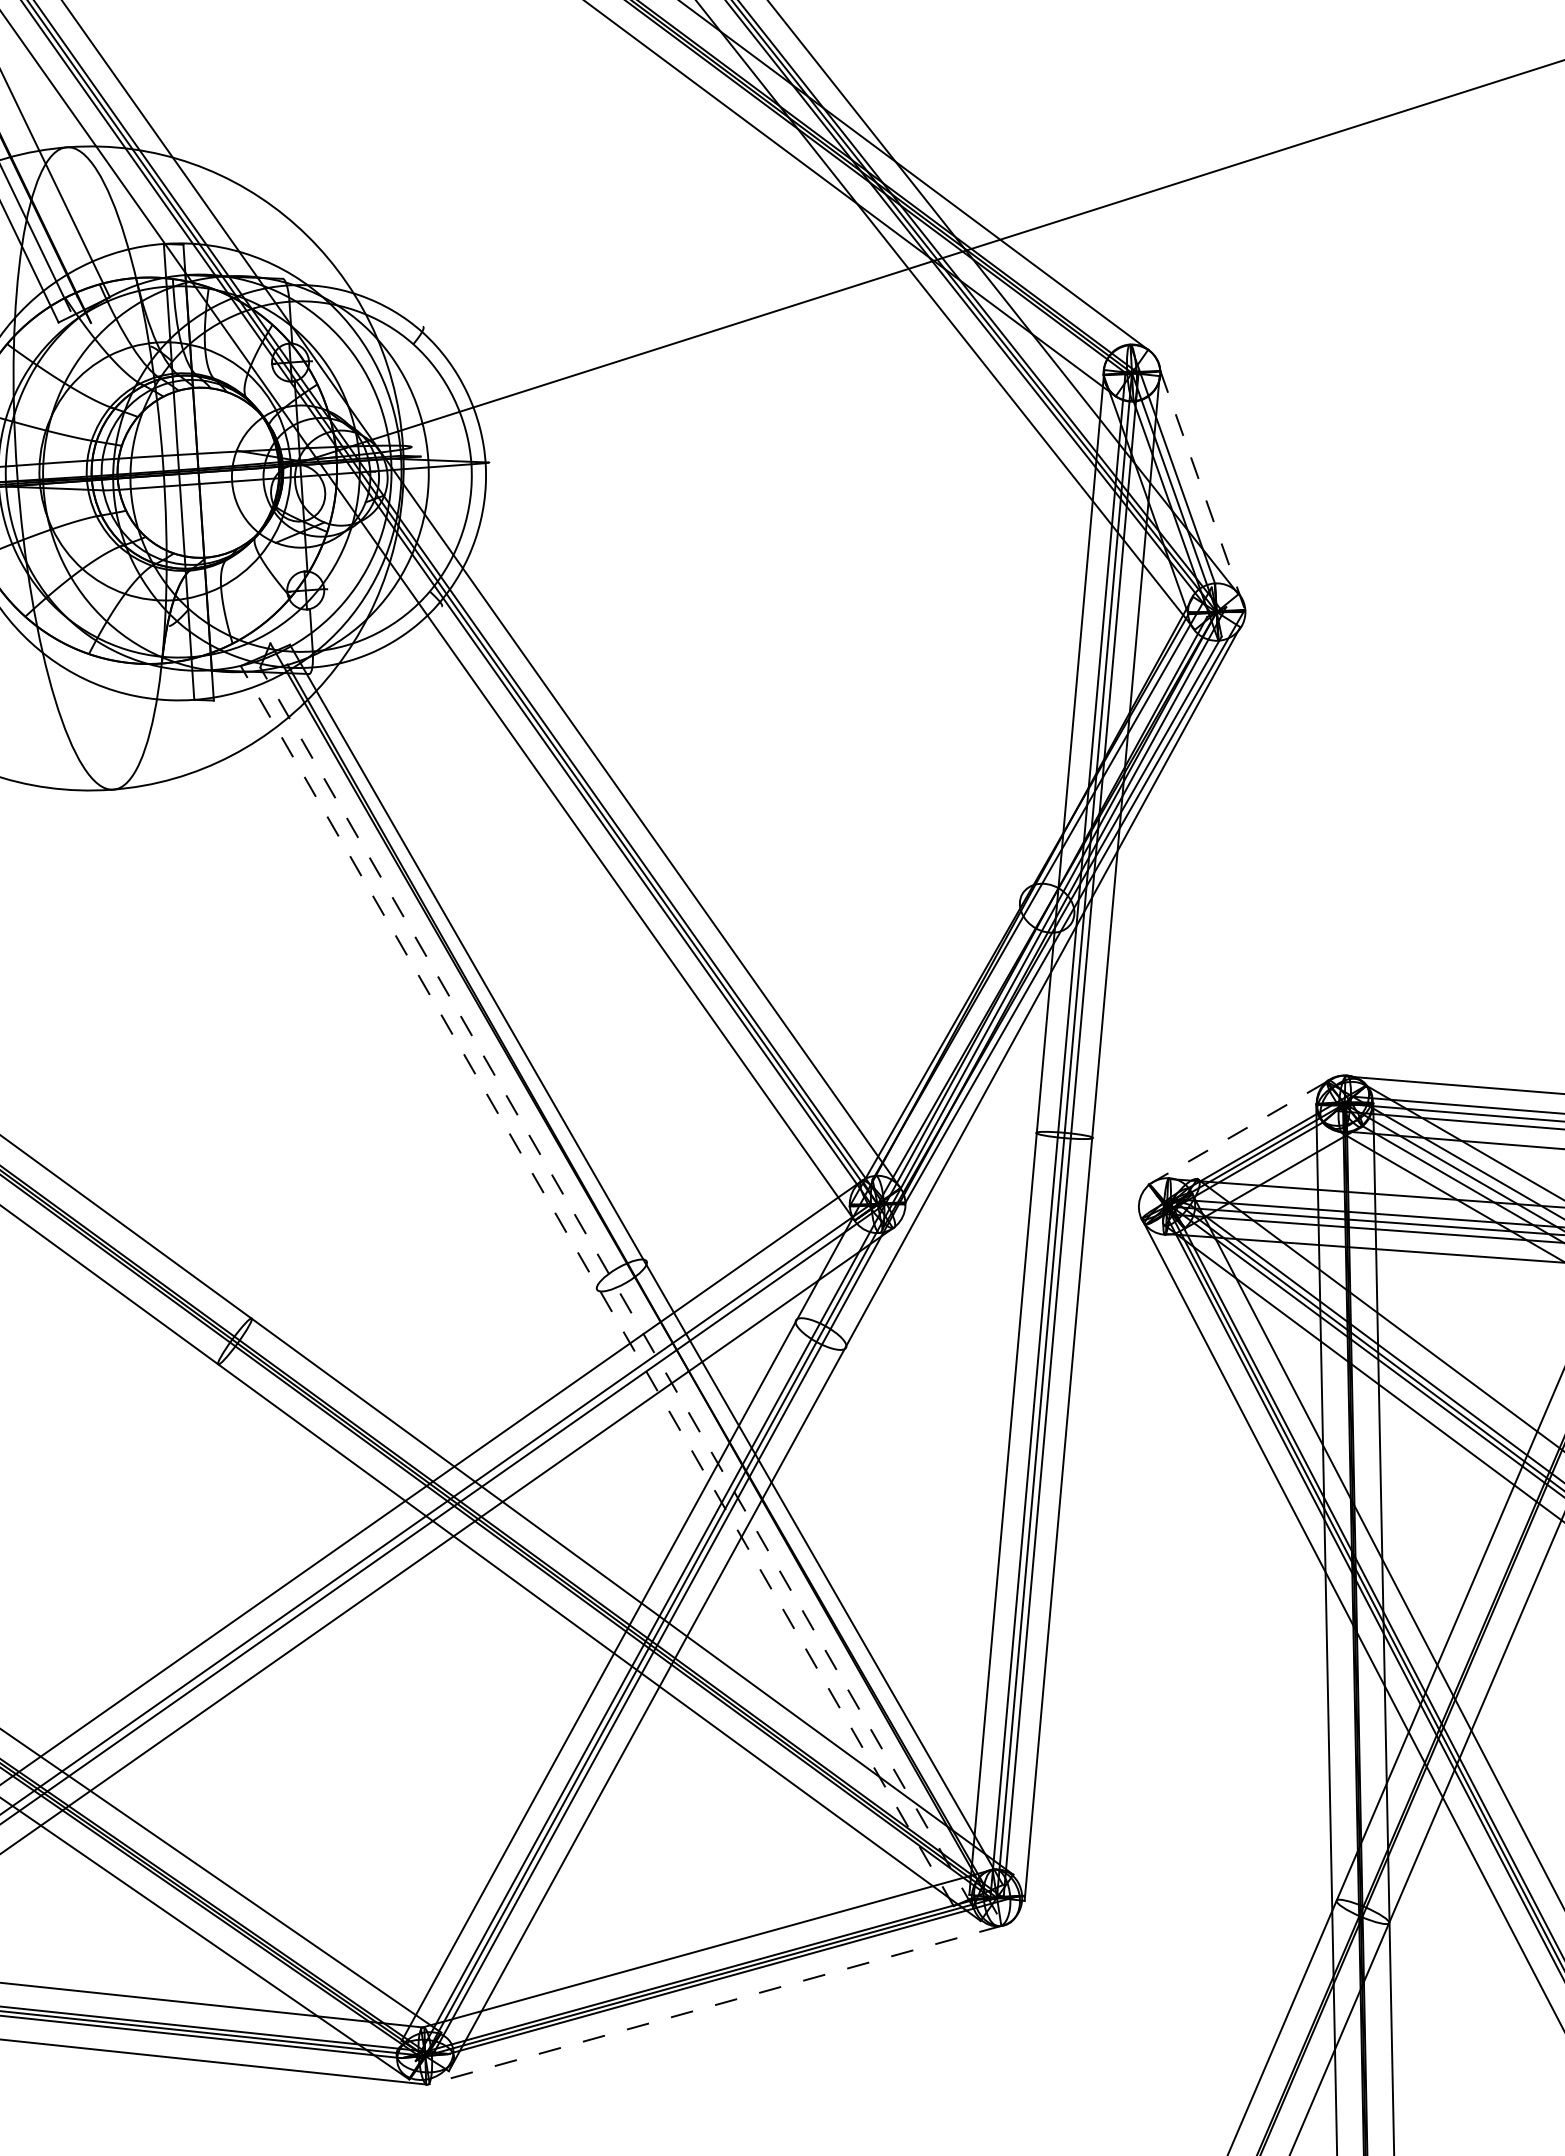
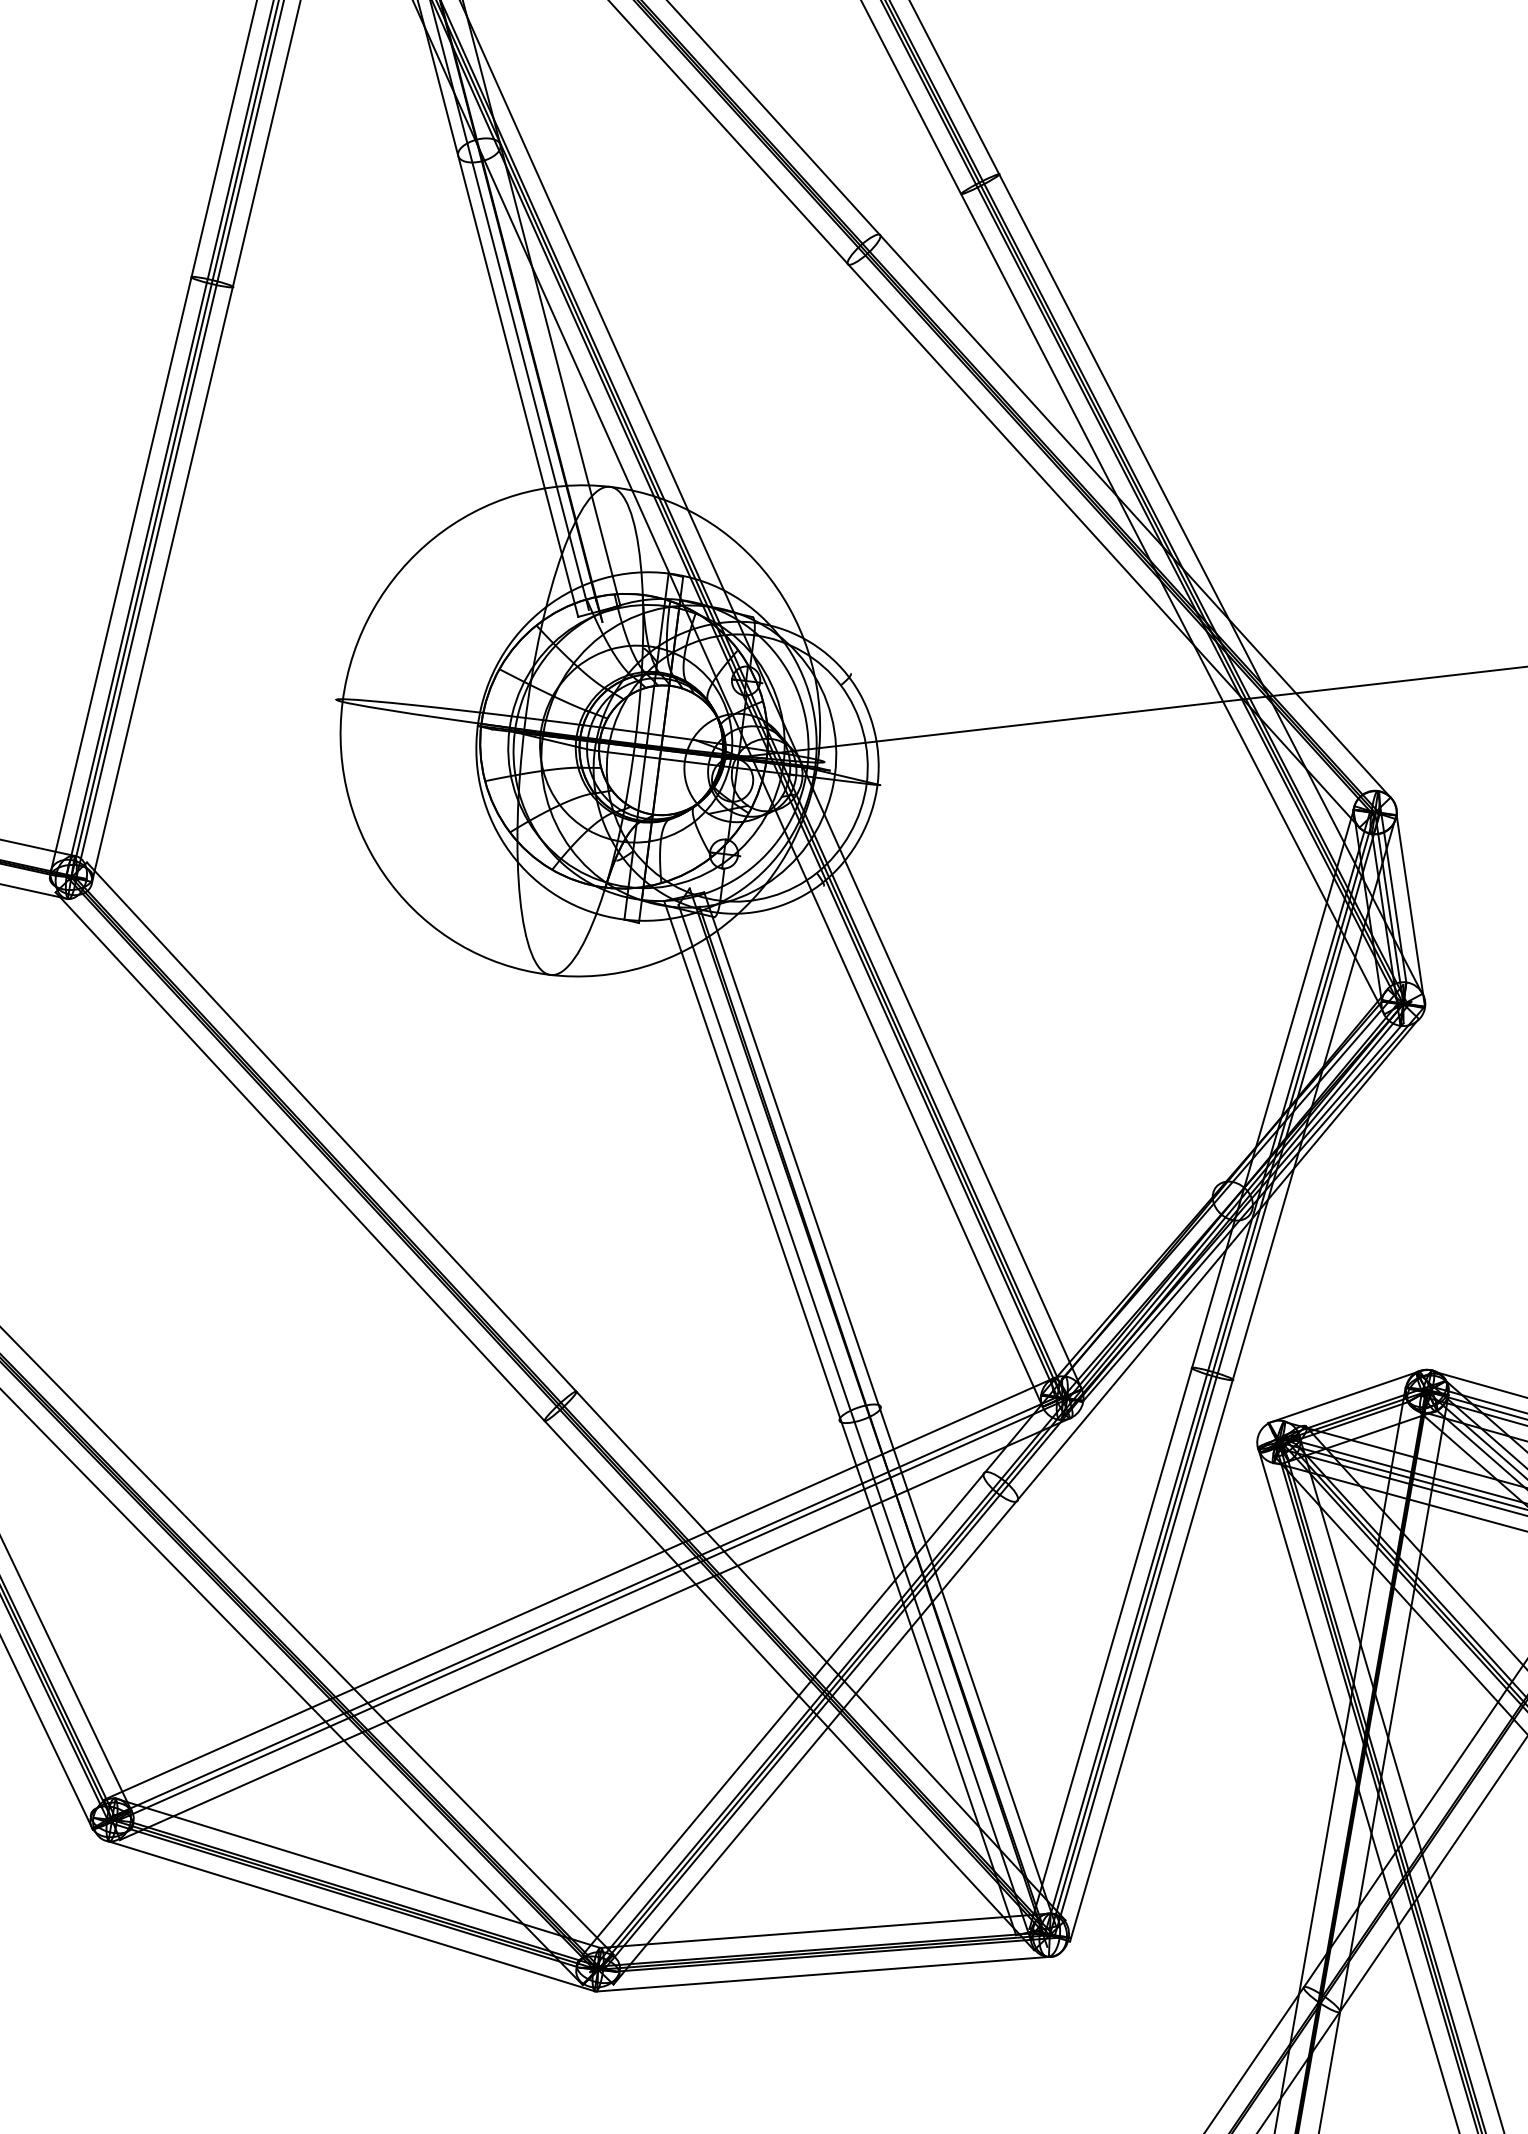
line: (1202, 491) -> (1410, 911), dashed -> solid
line: (1237, 1132) -> (1342, 1397), dashed -> solid
line: (597, 1285) -> (840, 1417), dashed -> solid
line: (616, 1286) -> (854, 1421), dashed -> solid
line: (714, 2005) -> (822, 1974), dashed -> solid

